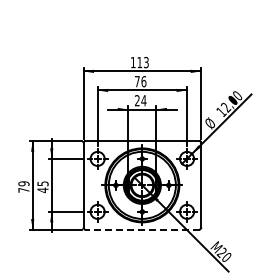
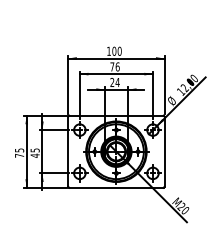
text: (142, 62) -> (116, 51), 113 -> 100
text: (23, 183) -> (19, 150), 79 -> 75
line: (142, 229) -> (116, 187), dashed -> solid

